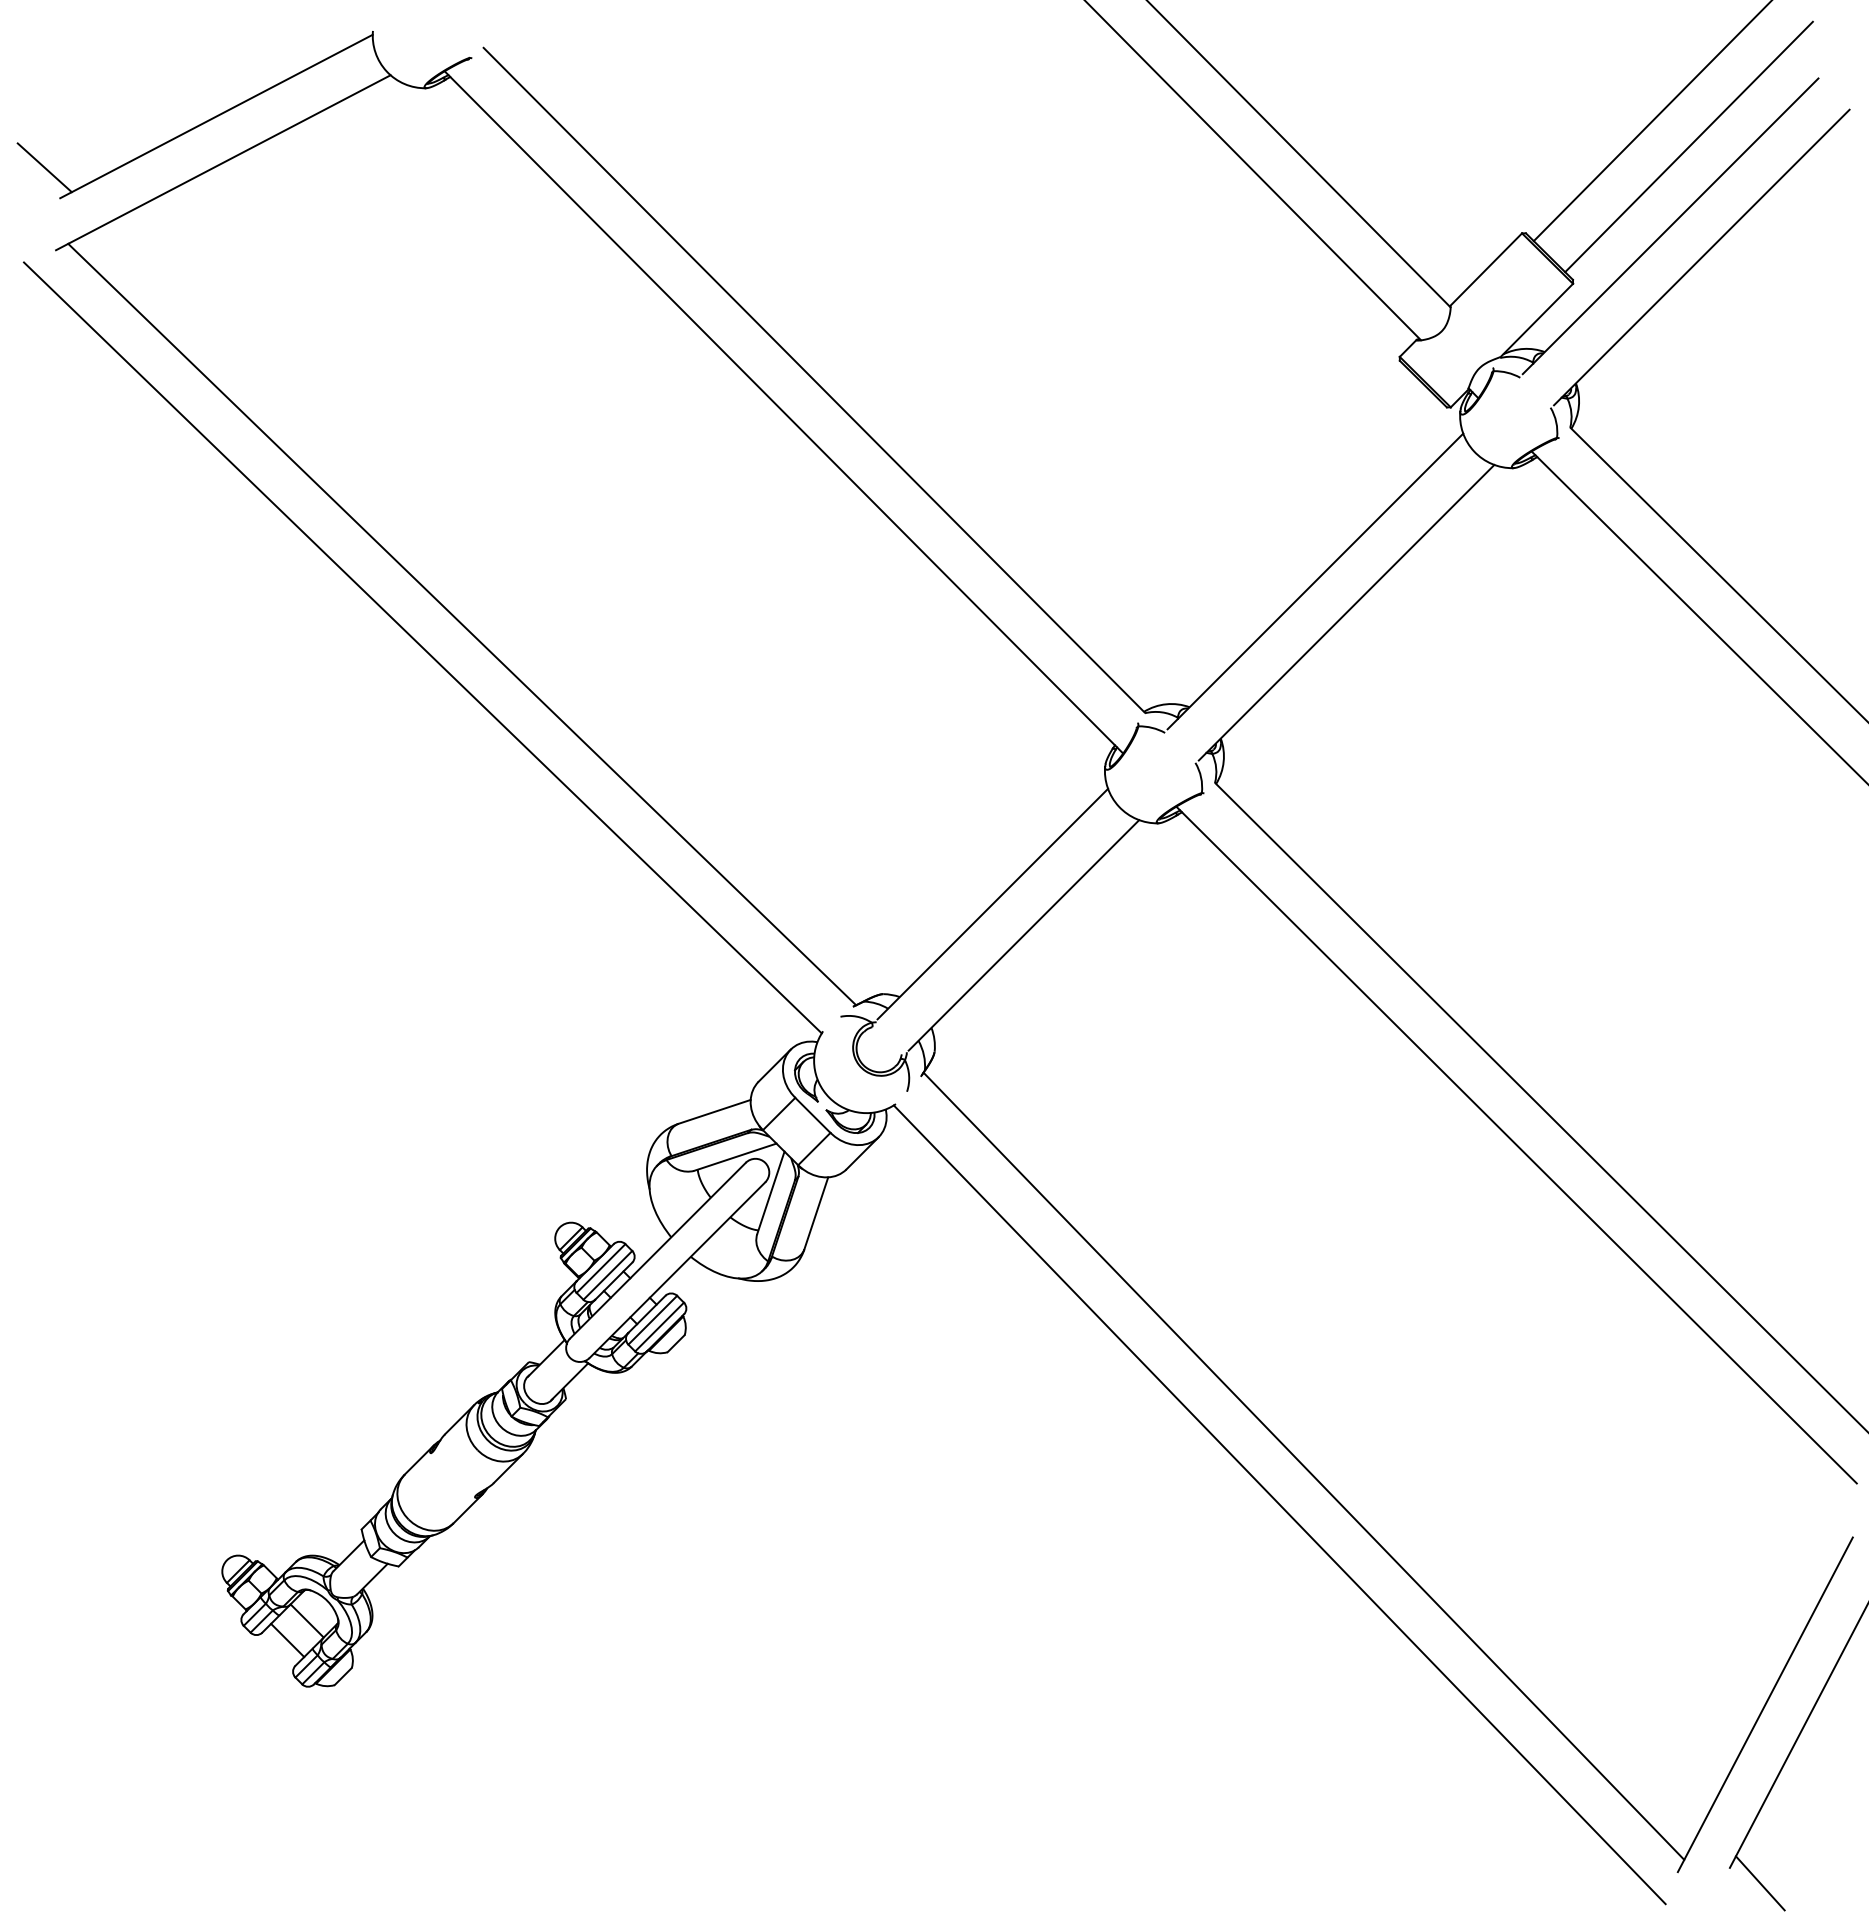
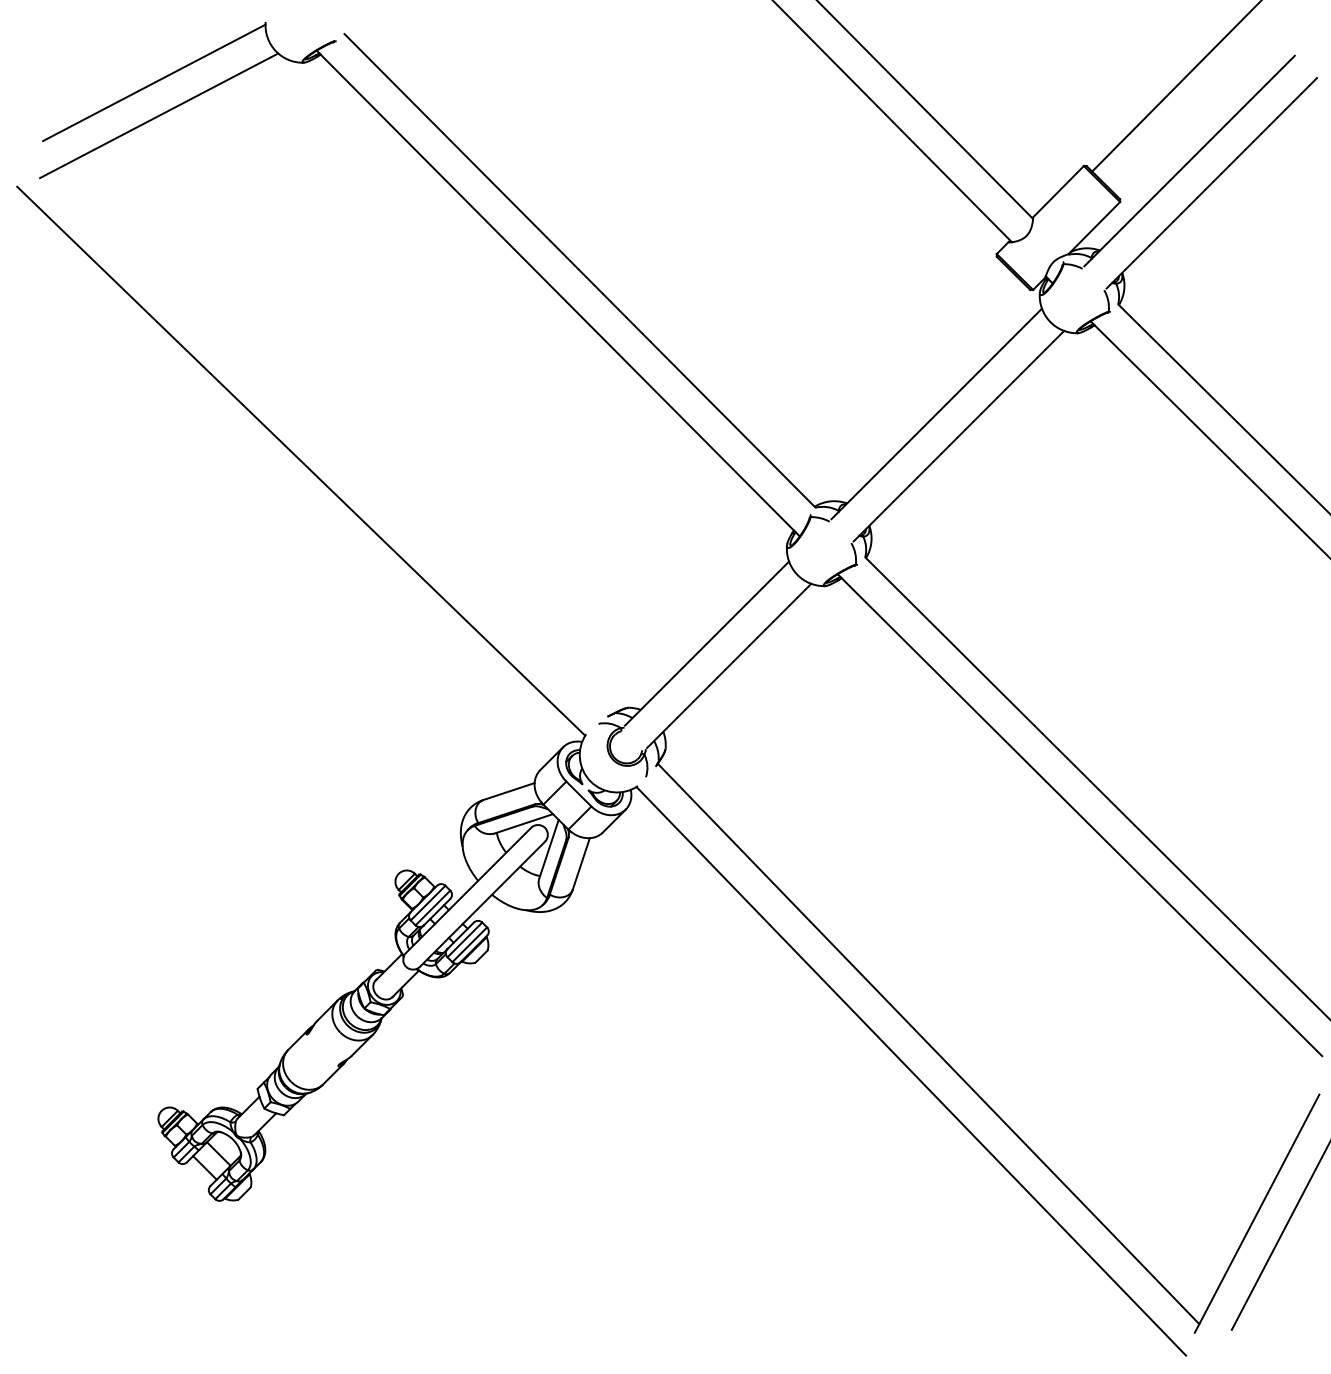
line: (1688, 146) -> (1202, 104), removed
line: (44, 167) -> (31, 119), removed
line: (462, 624) -> (329, 444), removed
line: (1759, 1883) -> (1252, 1340), removed

